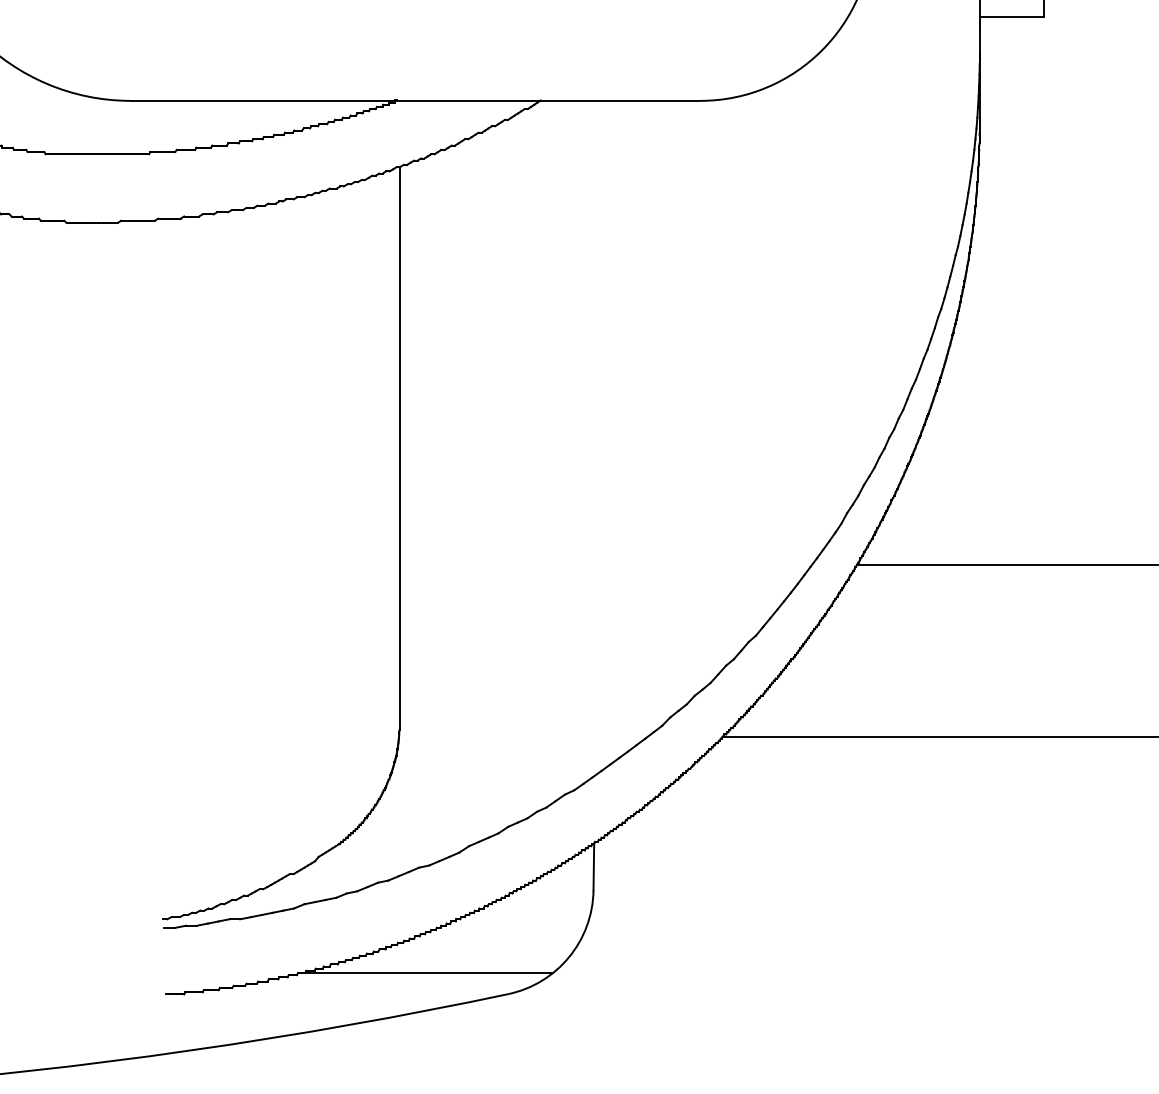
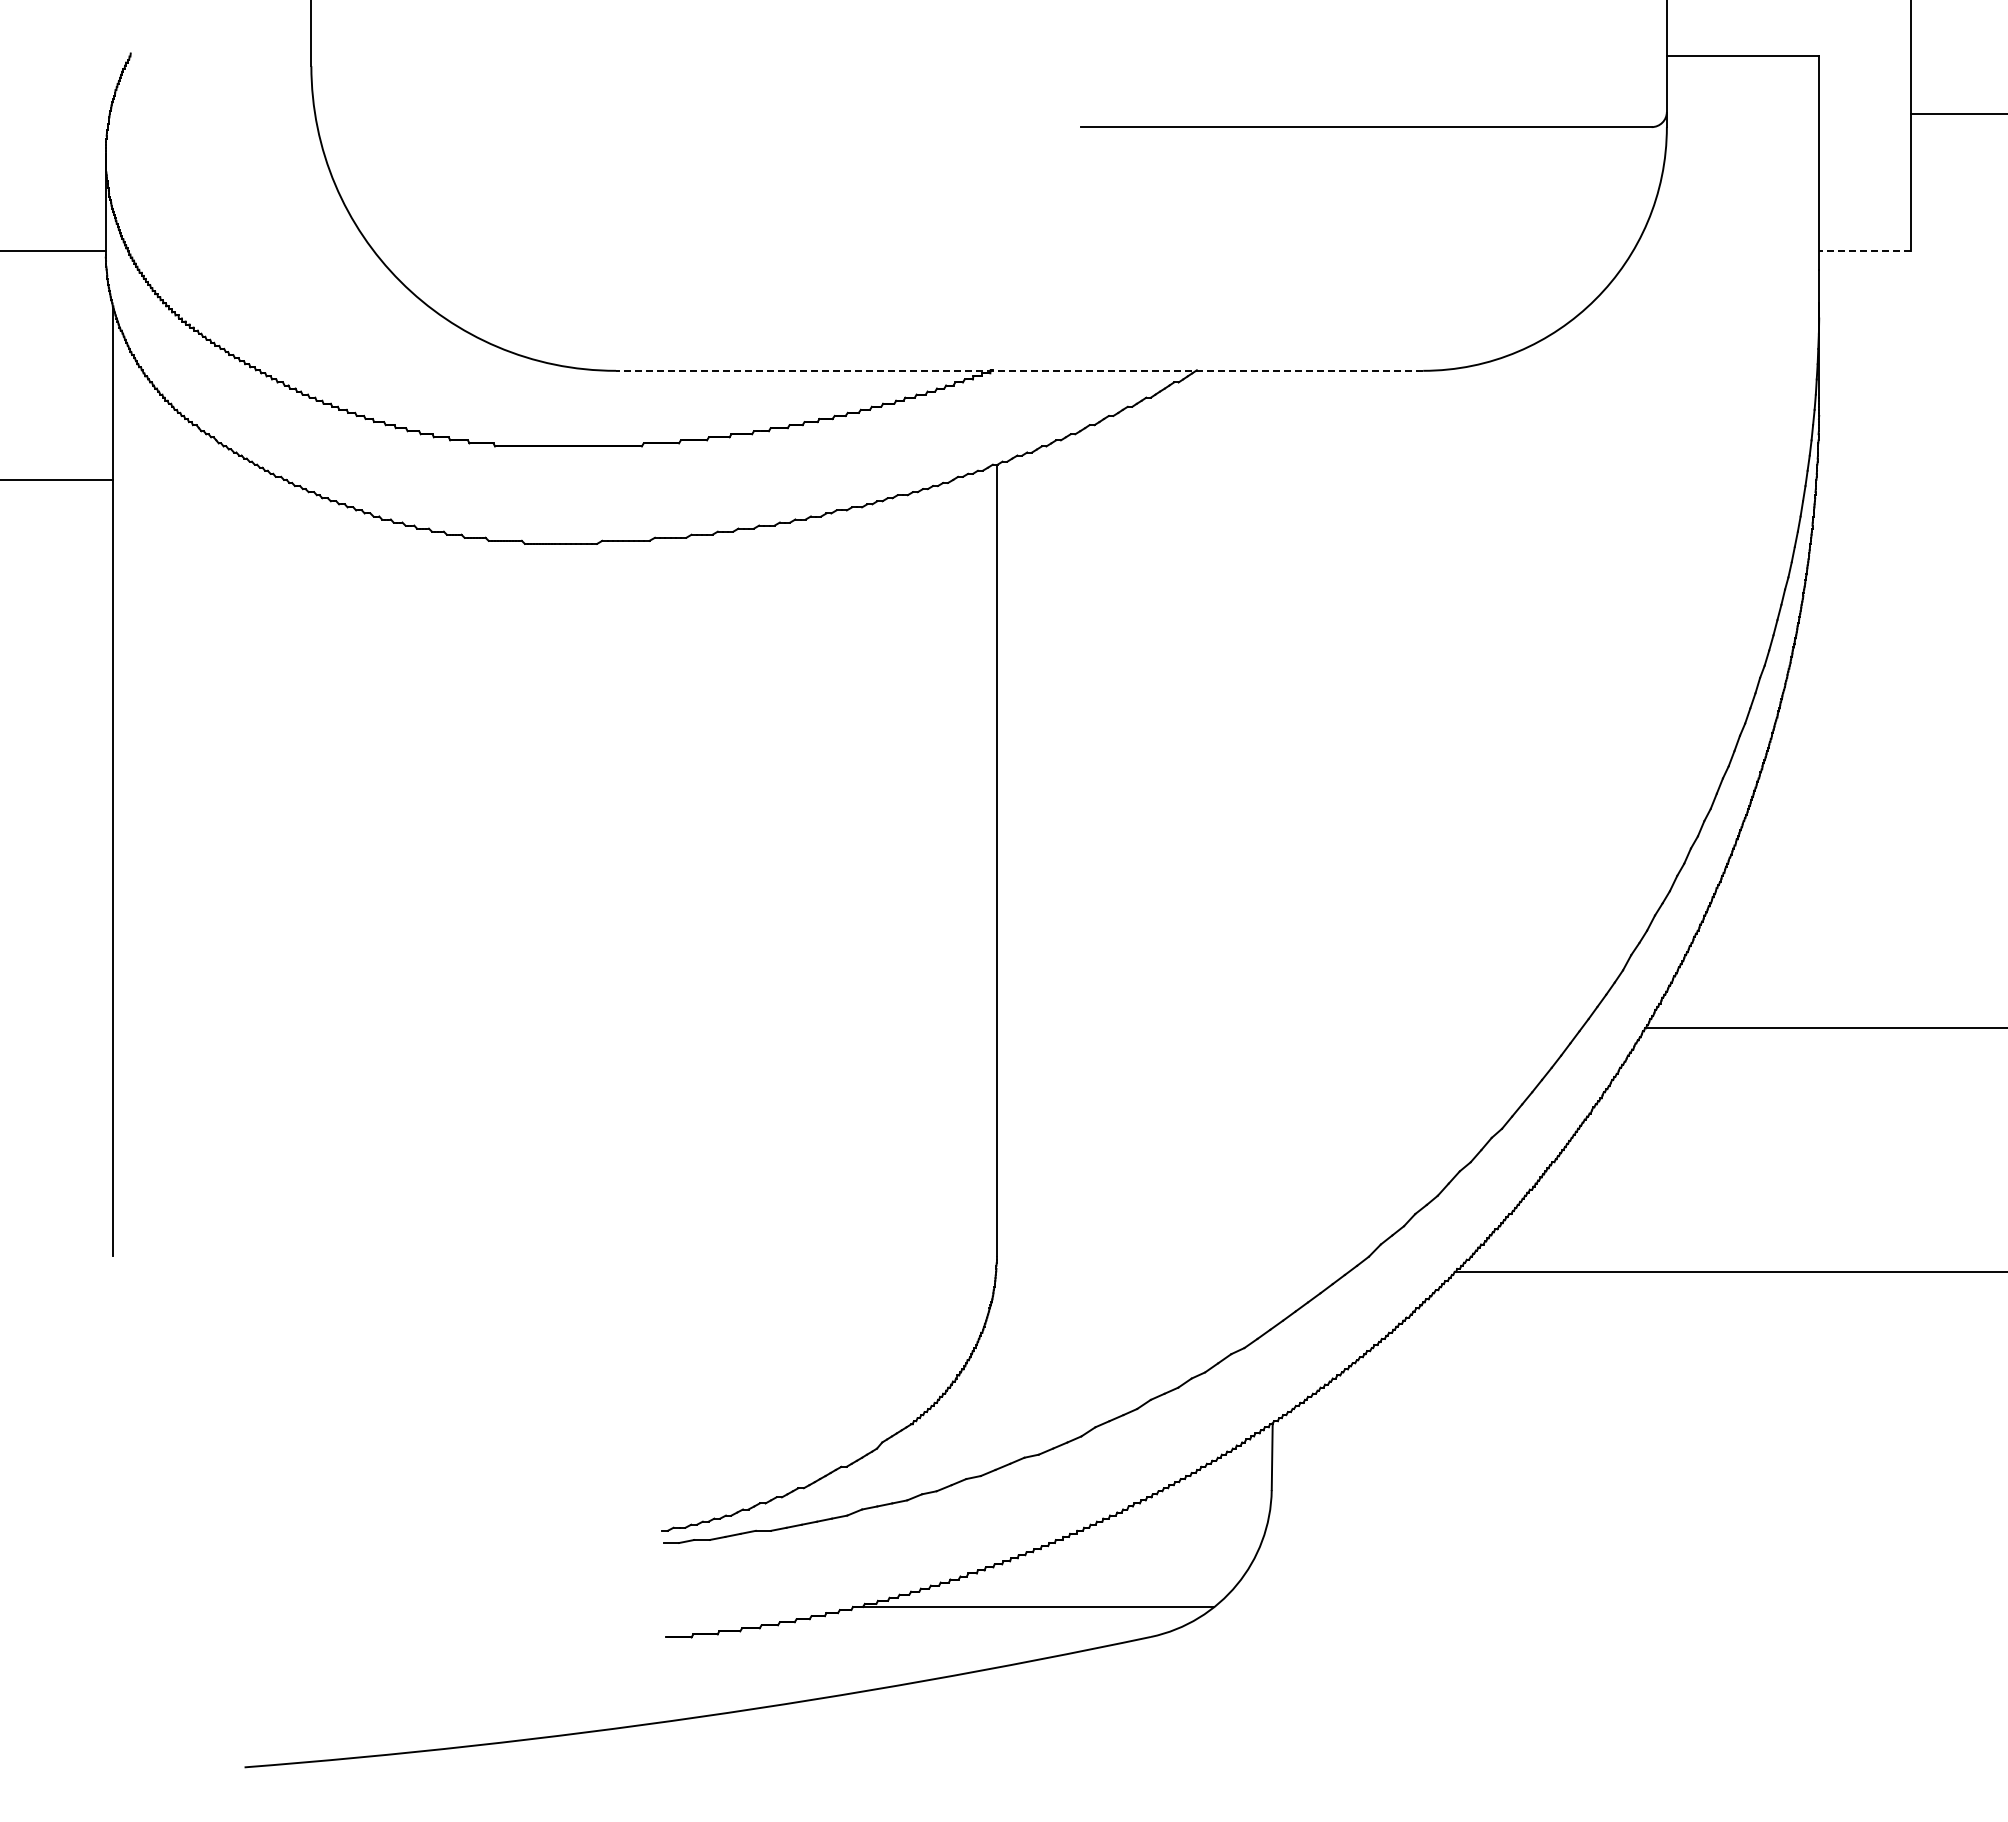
line: (1011, 16) -> (1864, 251), solid -> dashed
line: (415, 100) -> (1019, 370), solid -> dashed

